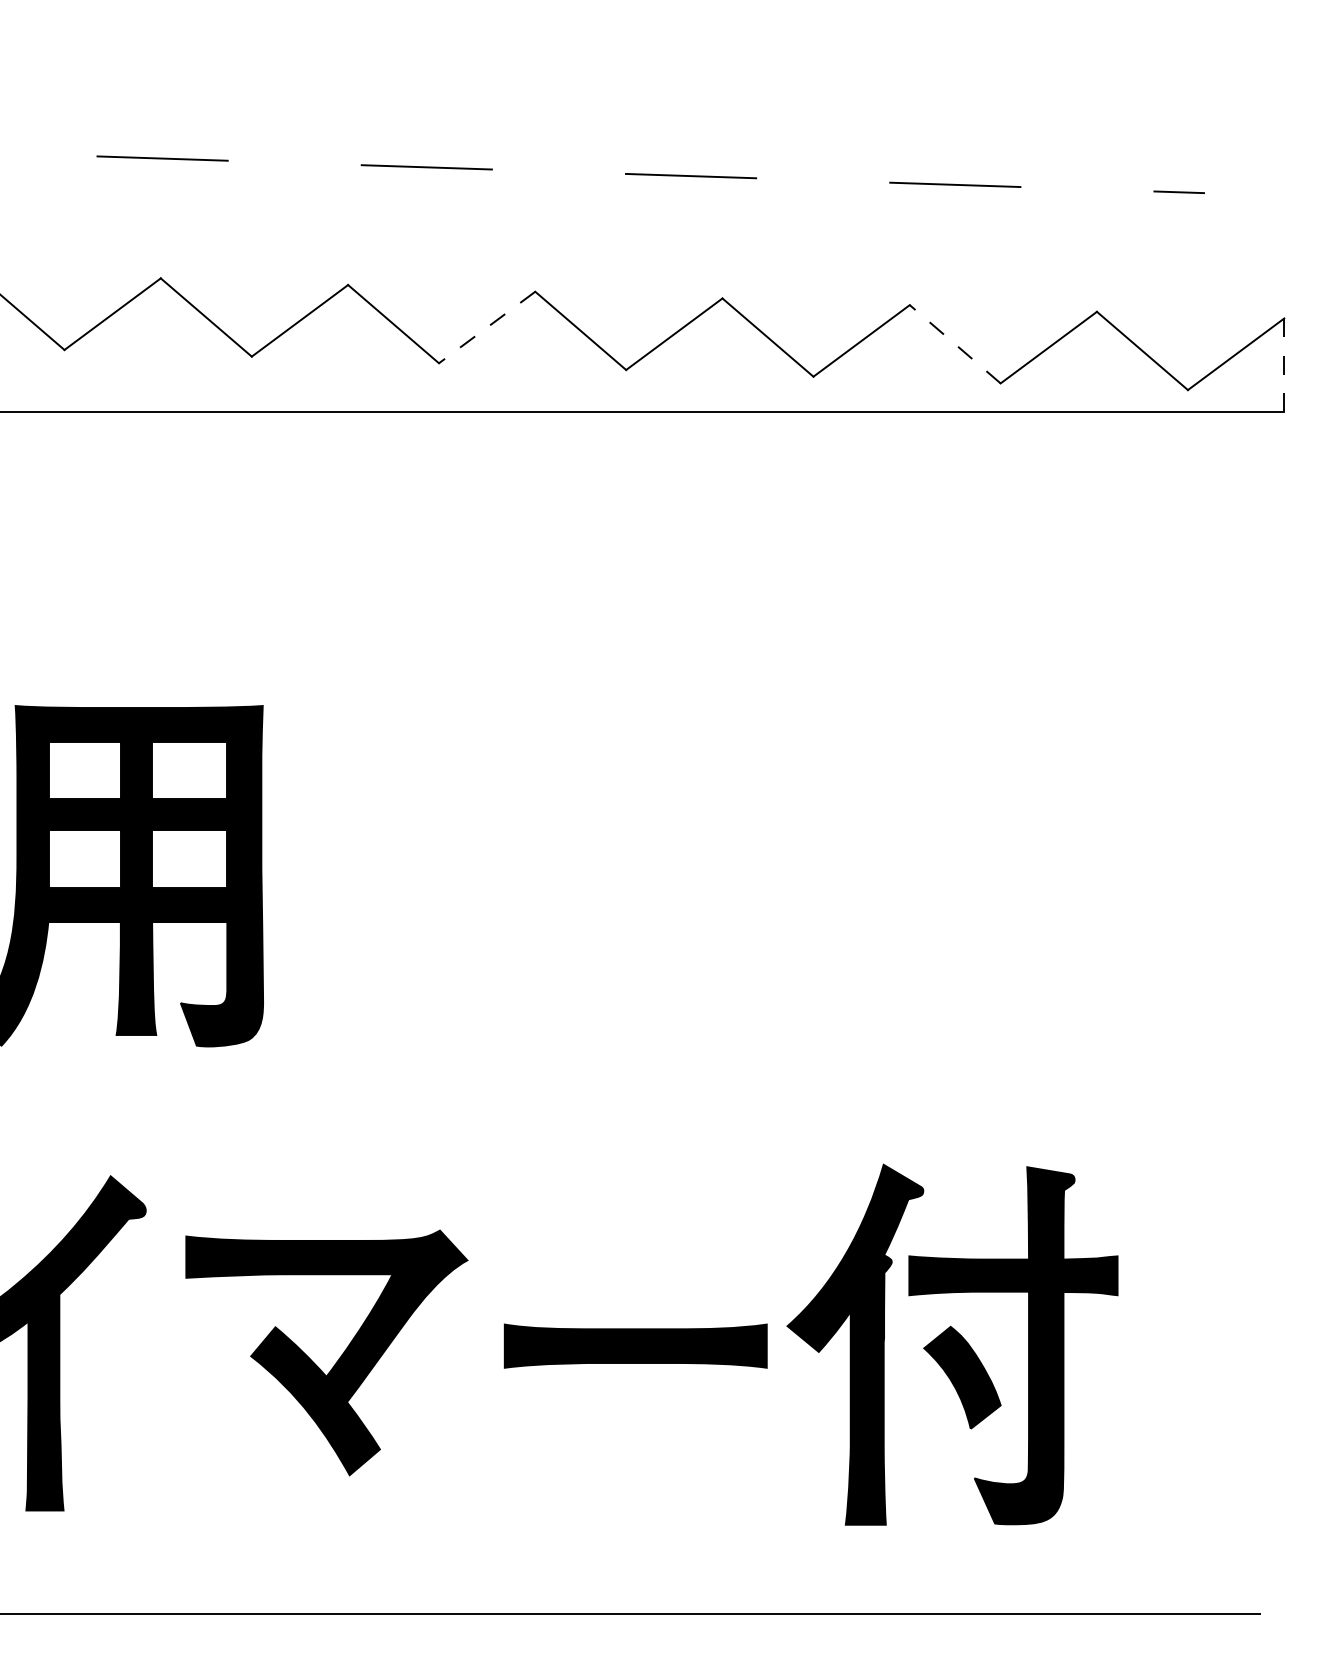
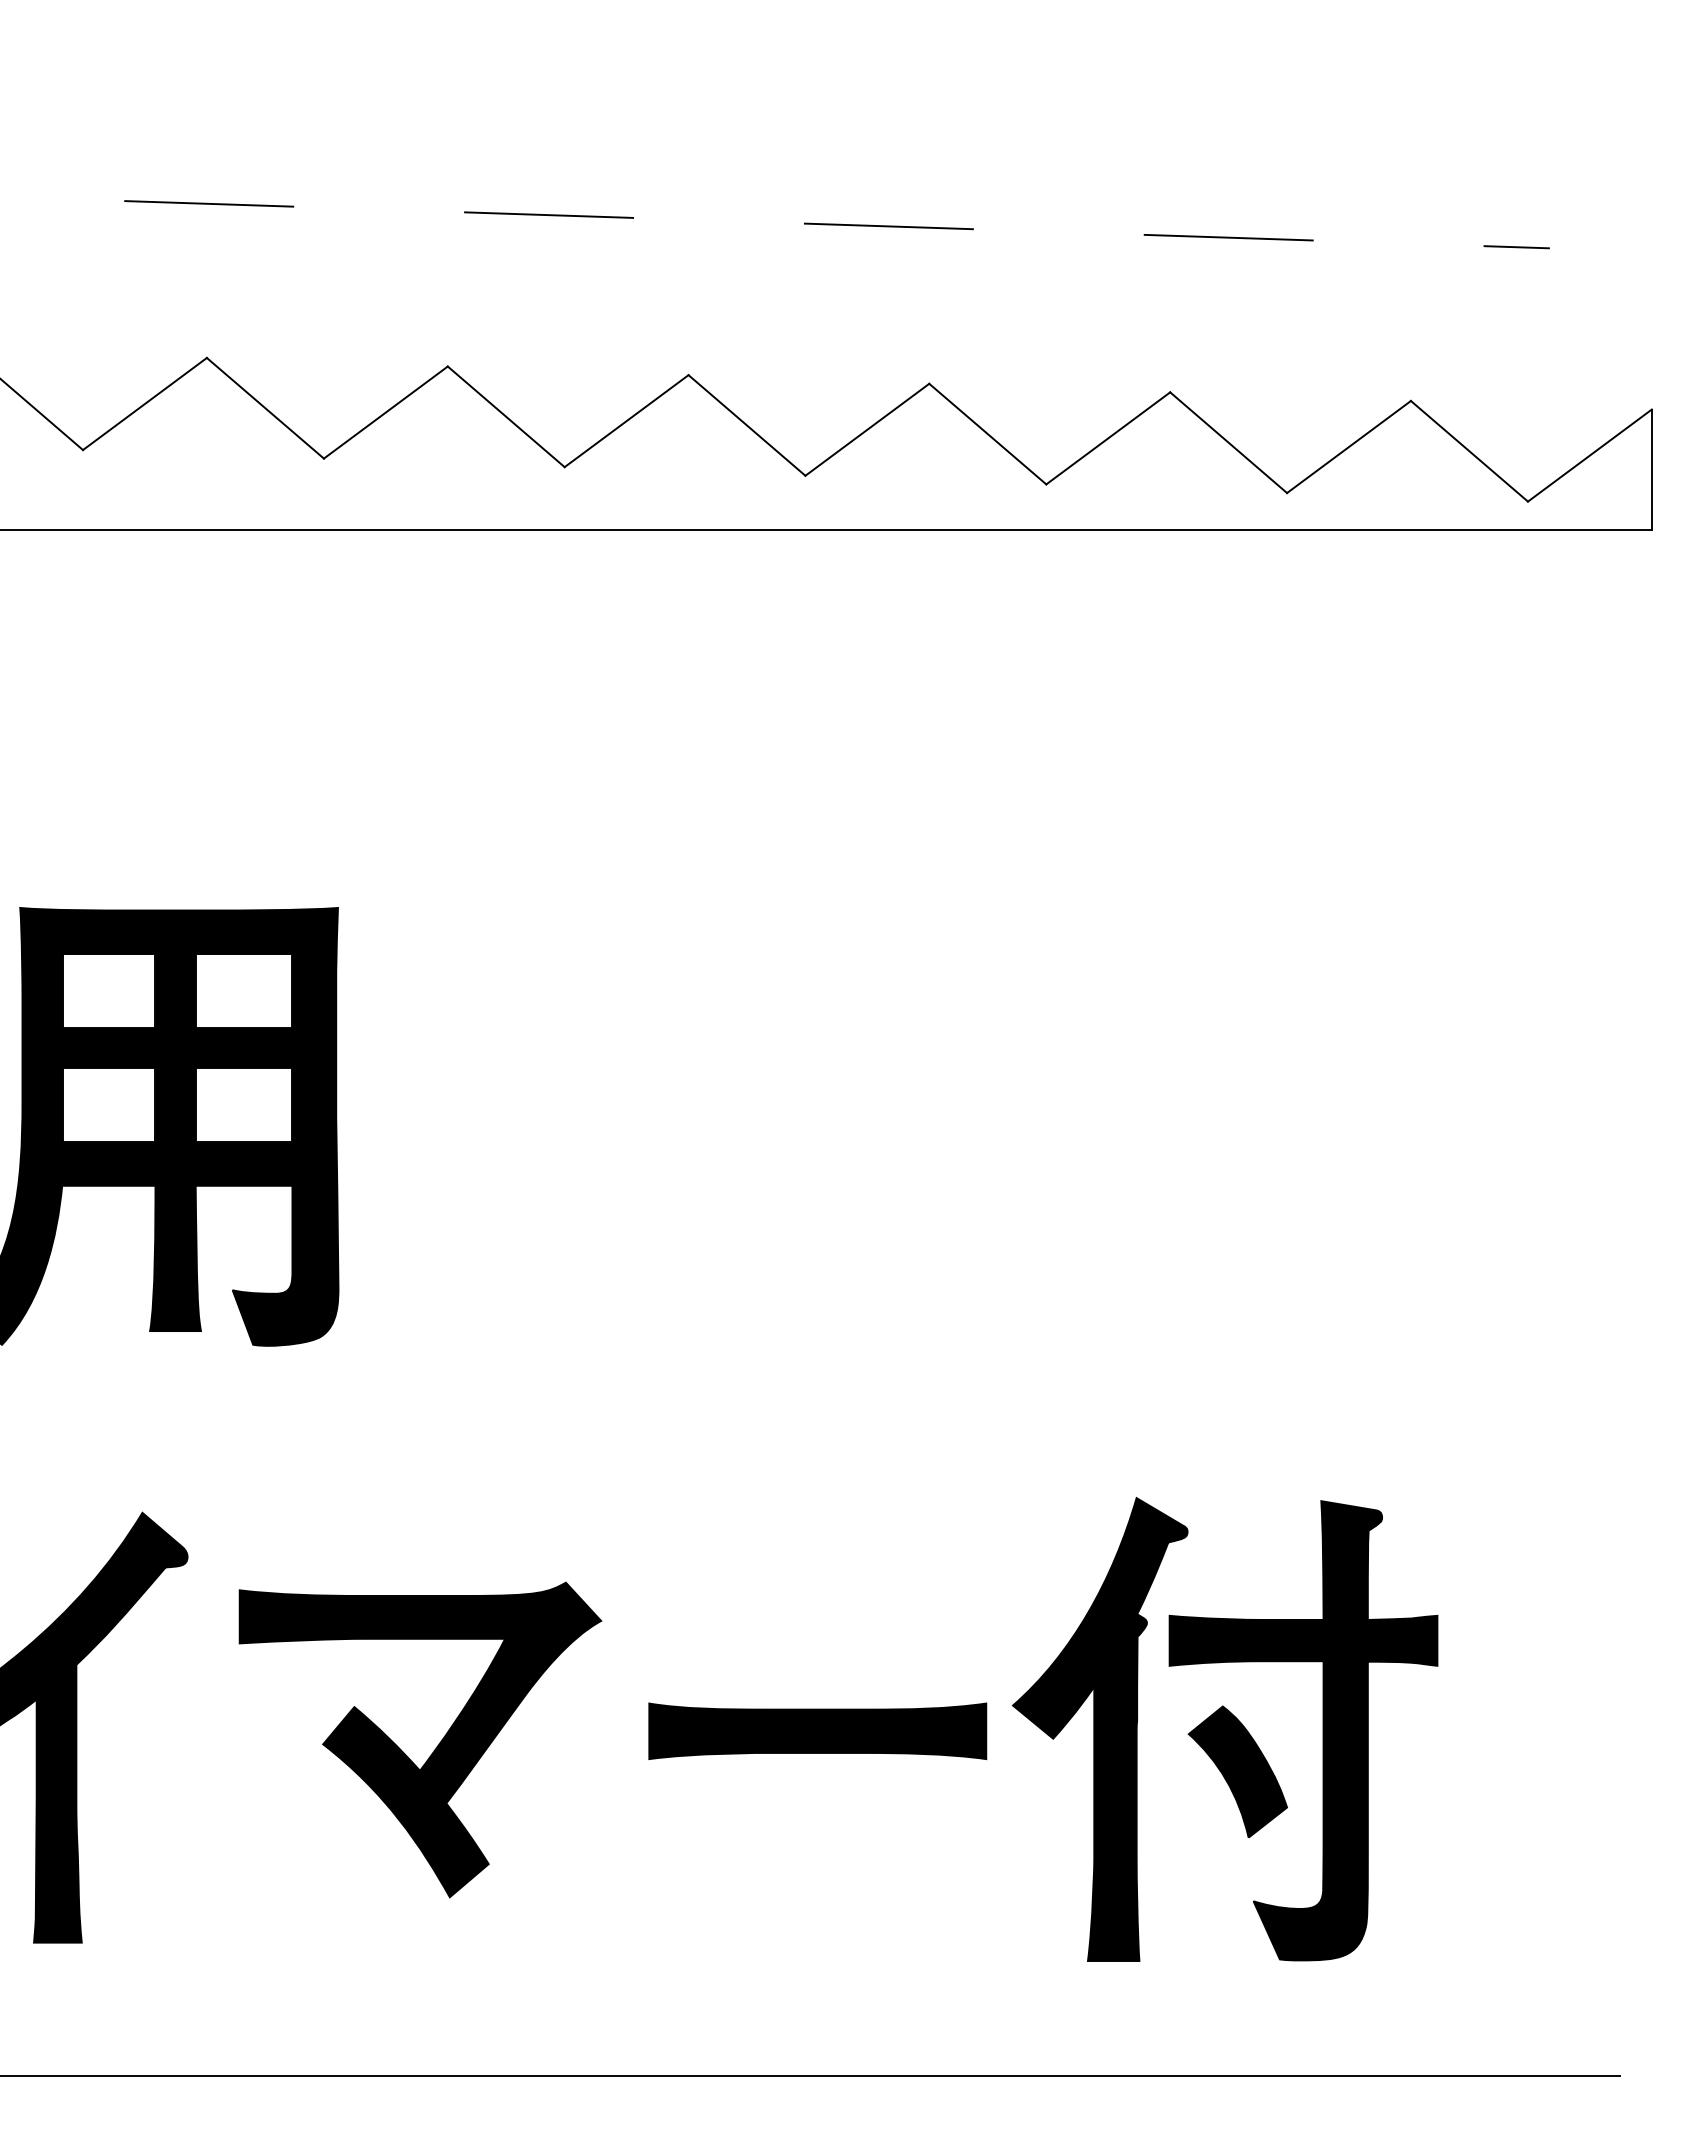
line: (487, 327) -> (626, 421), dashed -> solid
line: (955, 344) -> (1228, 442), dashed -> solid
line: (1284, 365) -> (1651, 470), dashed -> solid

